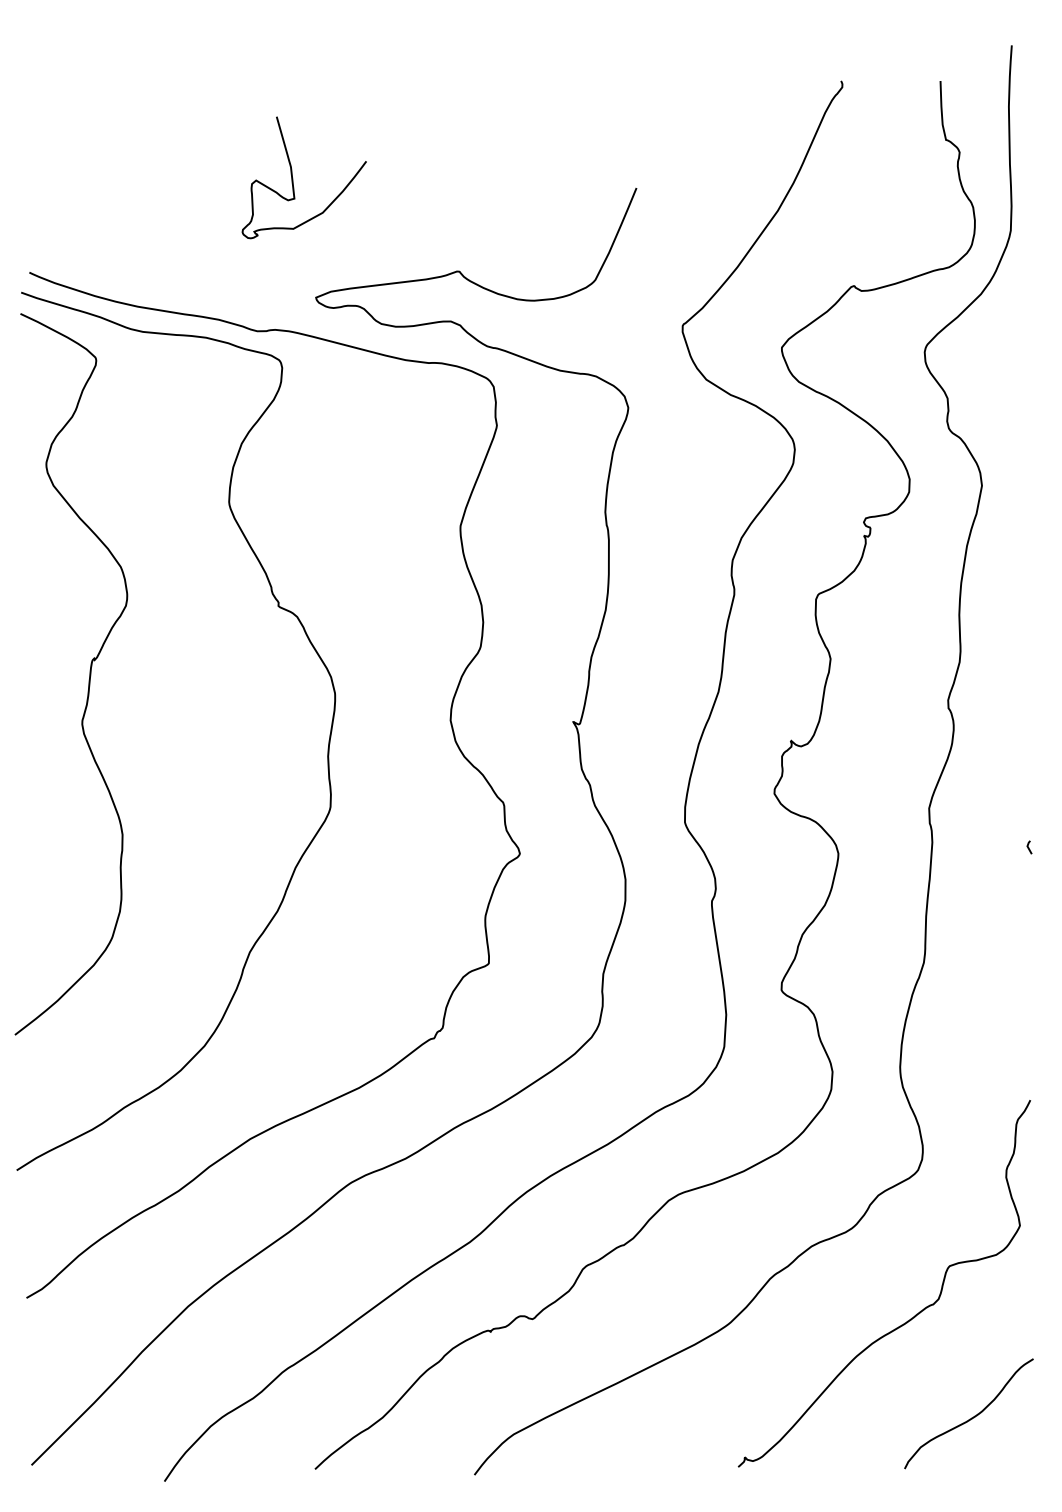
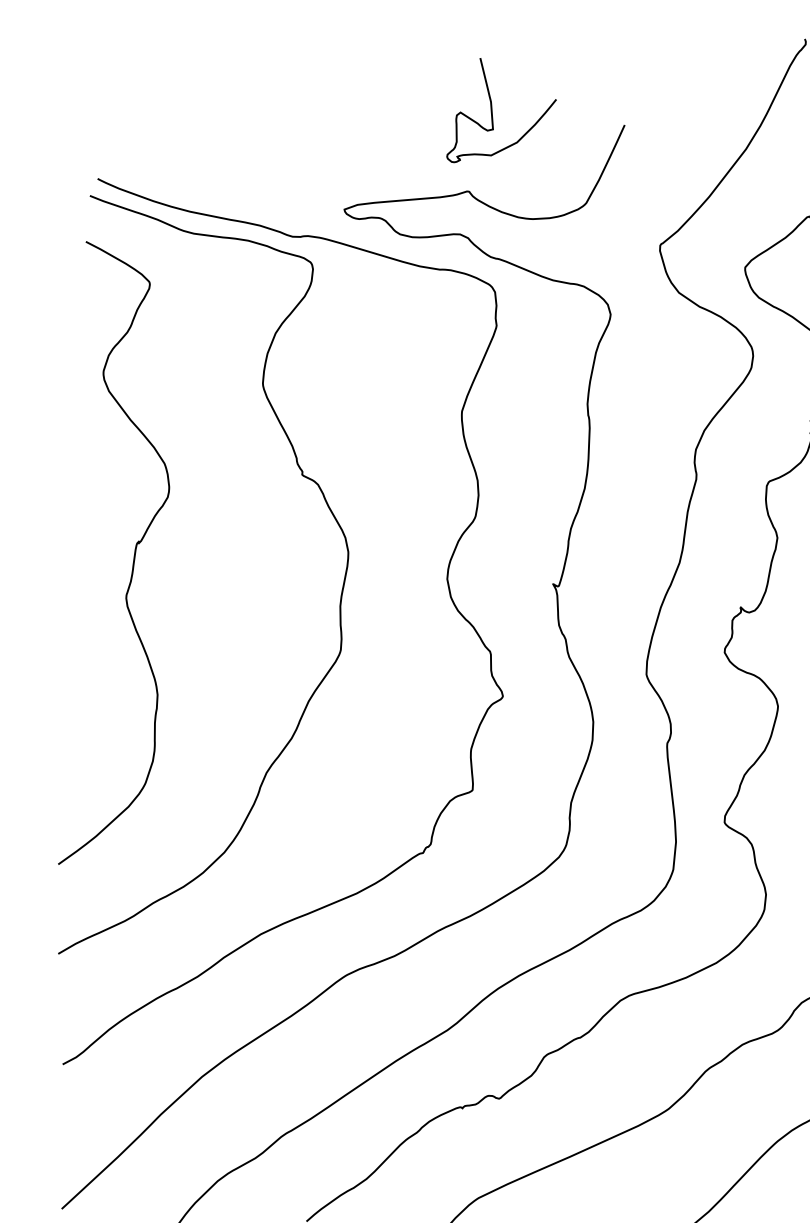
curve: (293, 178) -> (492, 111), moved
curve: (89, 674) -> (134, 555), moved

